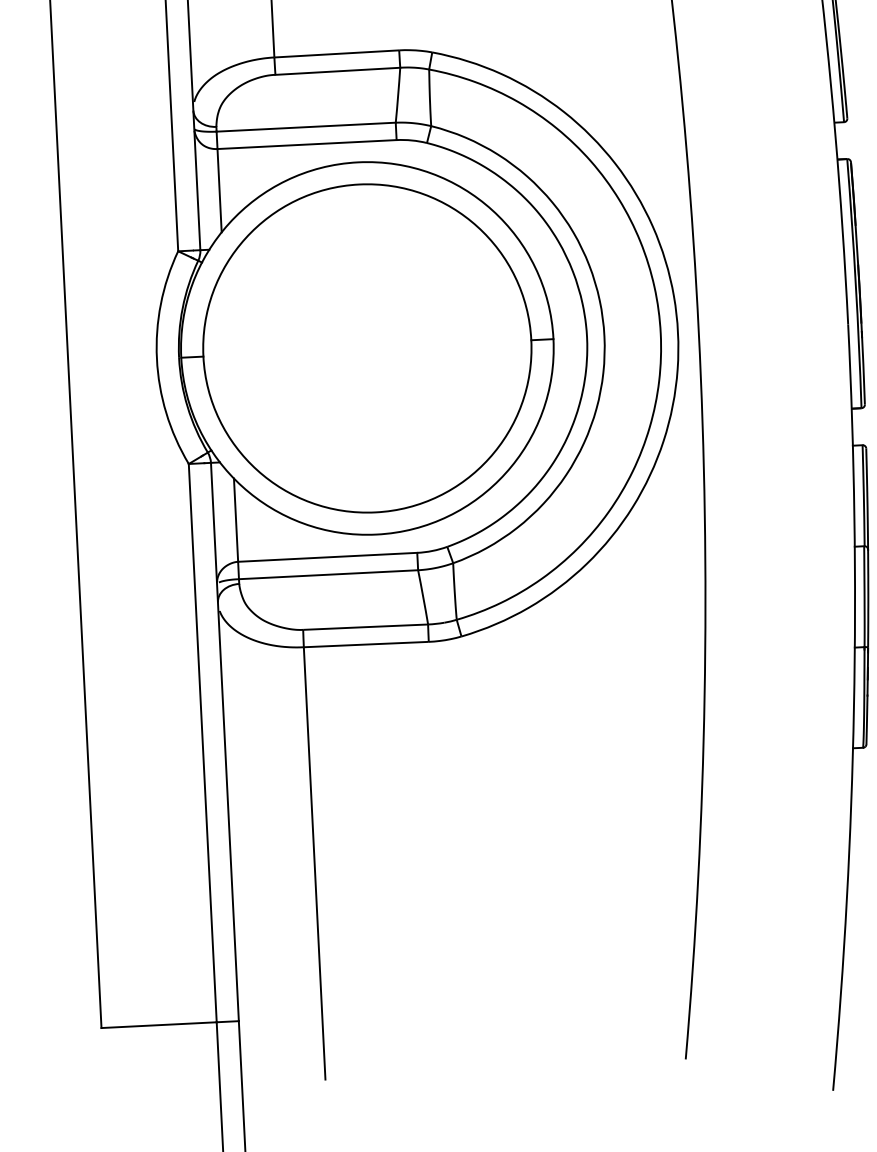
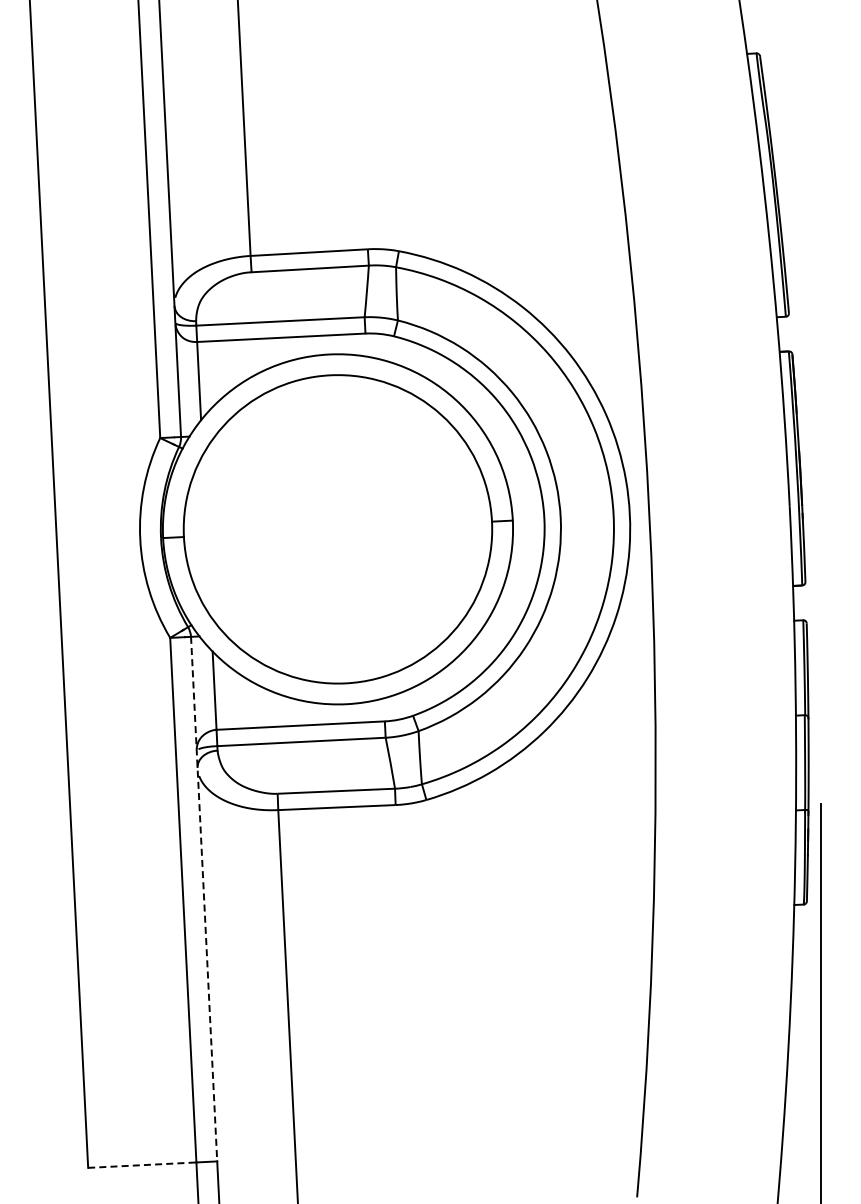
line: (225, 742) -> (204, 899), solid -> dashed
line: (159, 1025) -> (142, 1165), solid -> dashed

